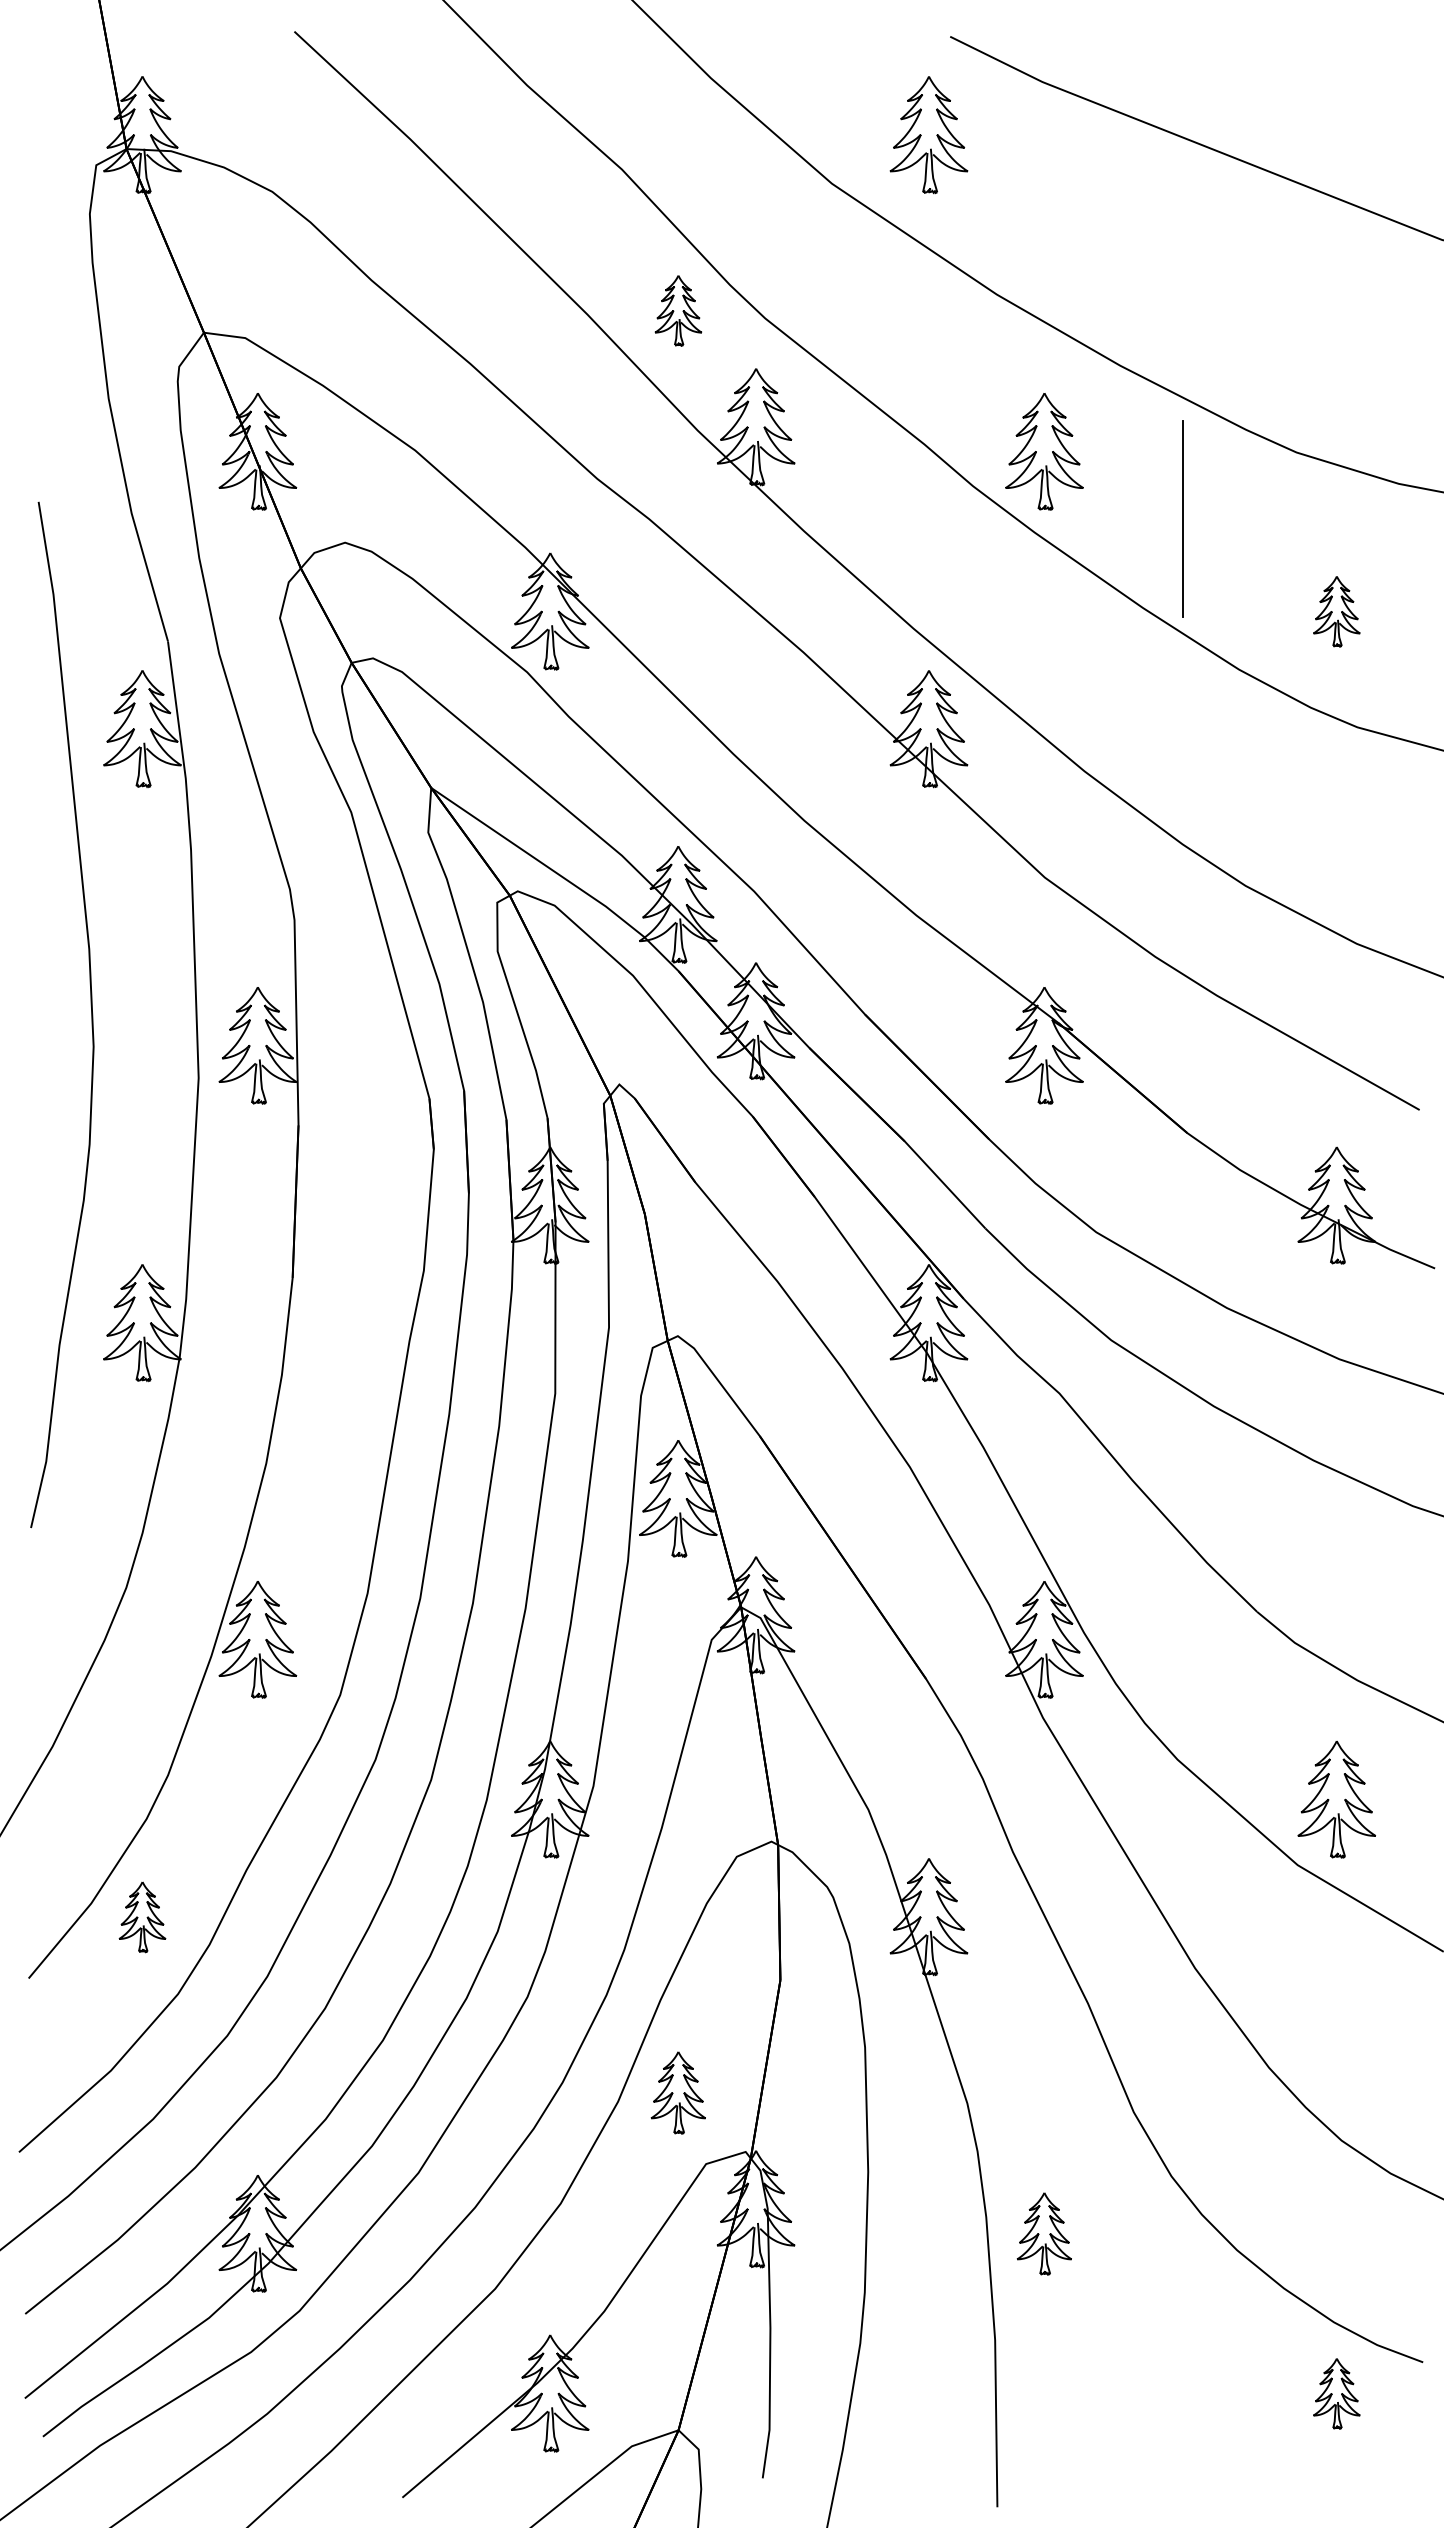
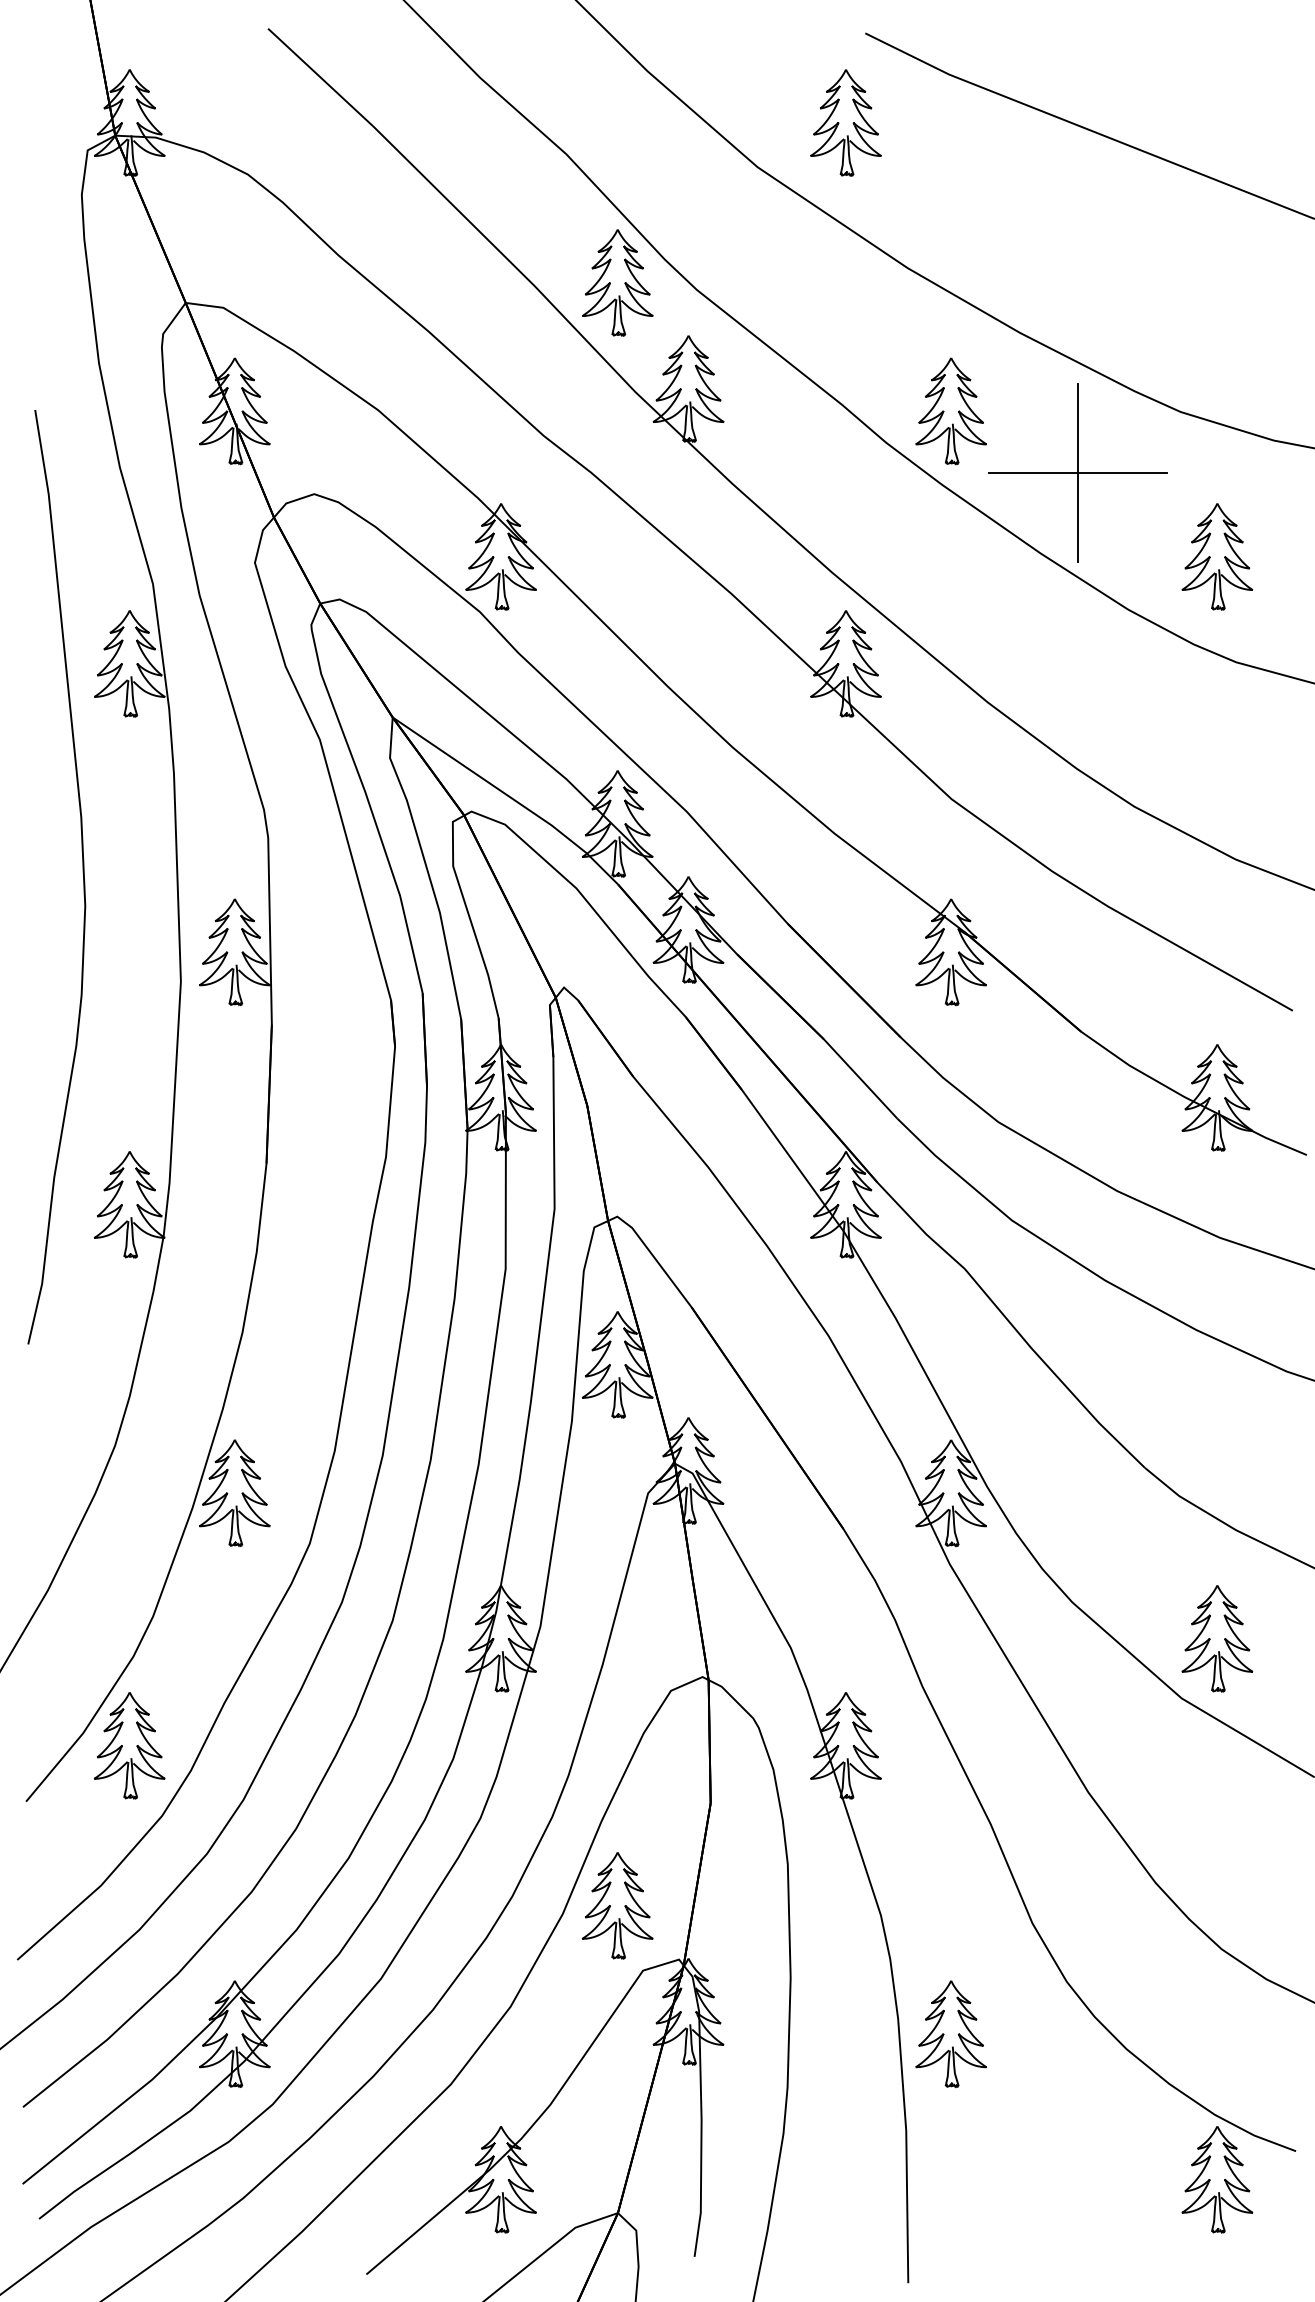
part: (678, 310) -> (617, 282), size x1.67
line: (1183, 518) -> (1077, 472), added
part: (1336, 611) -> (1217, 556), size x1.67
curve: (90, 1010) -> (82, 873), moved
part: (142, 1916) -> (129, 1745), size x1.67
part: (678, 2092) -> (617, 1905), size x1.43
part: (1043, 2234) -> (950, 2034), size x1.43
part: (1336, 2393) -> (1217, 2179), size x1.67

